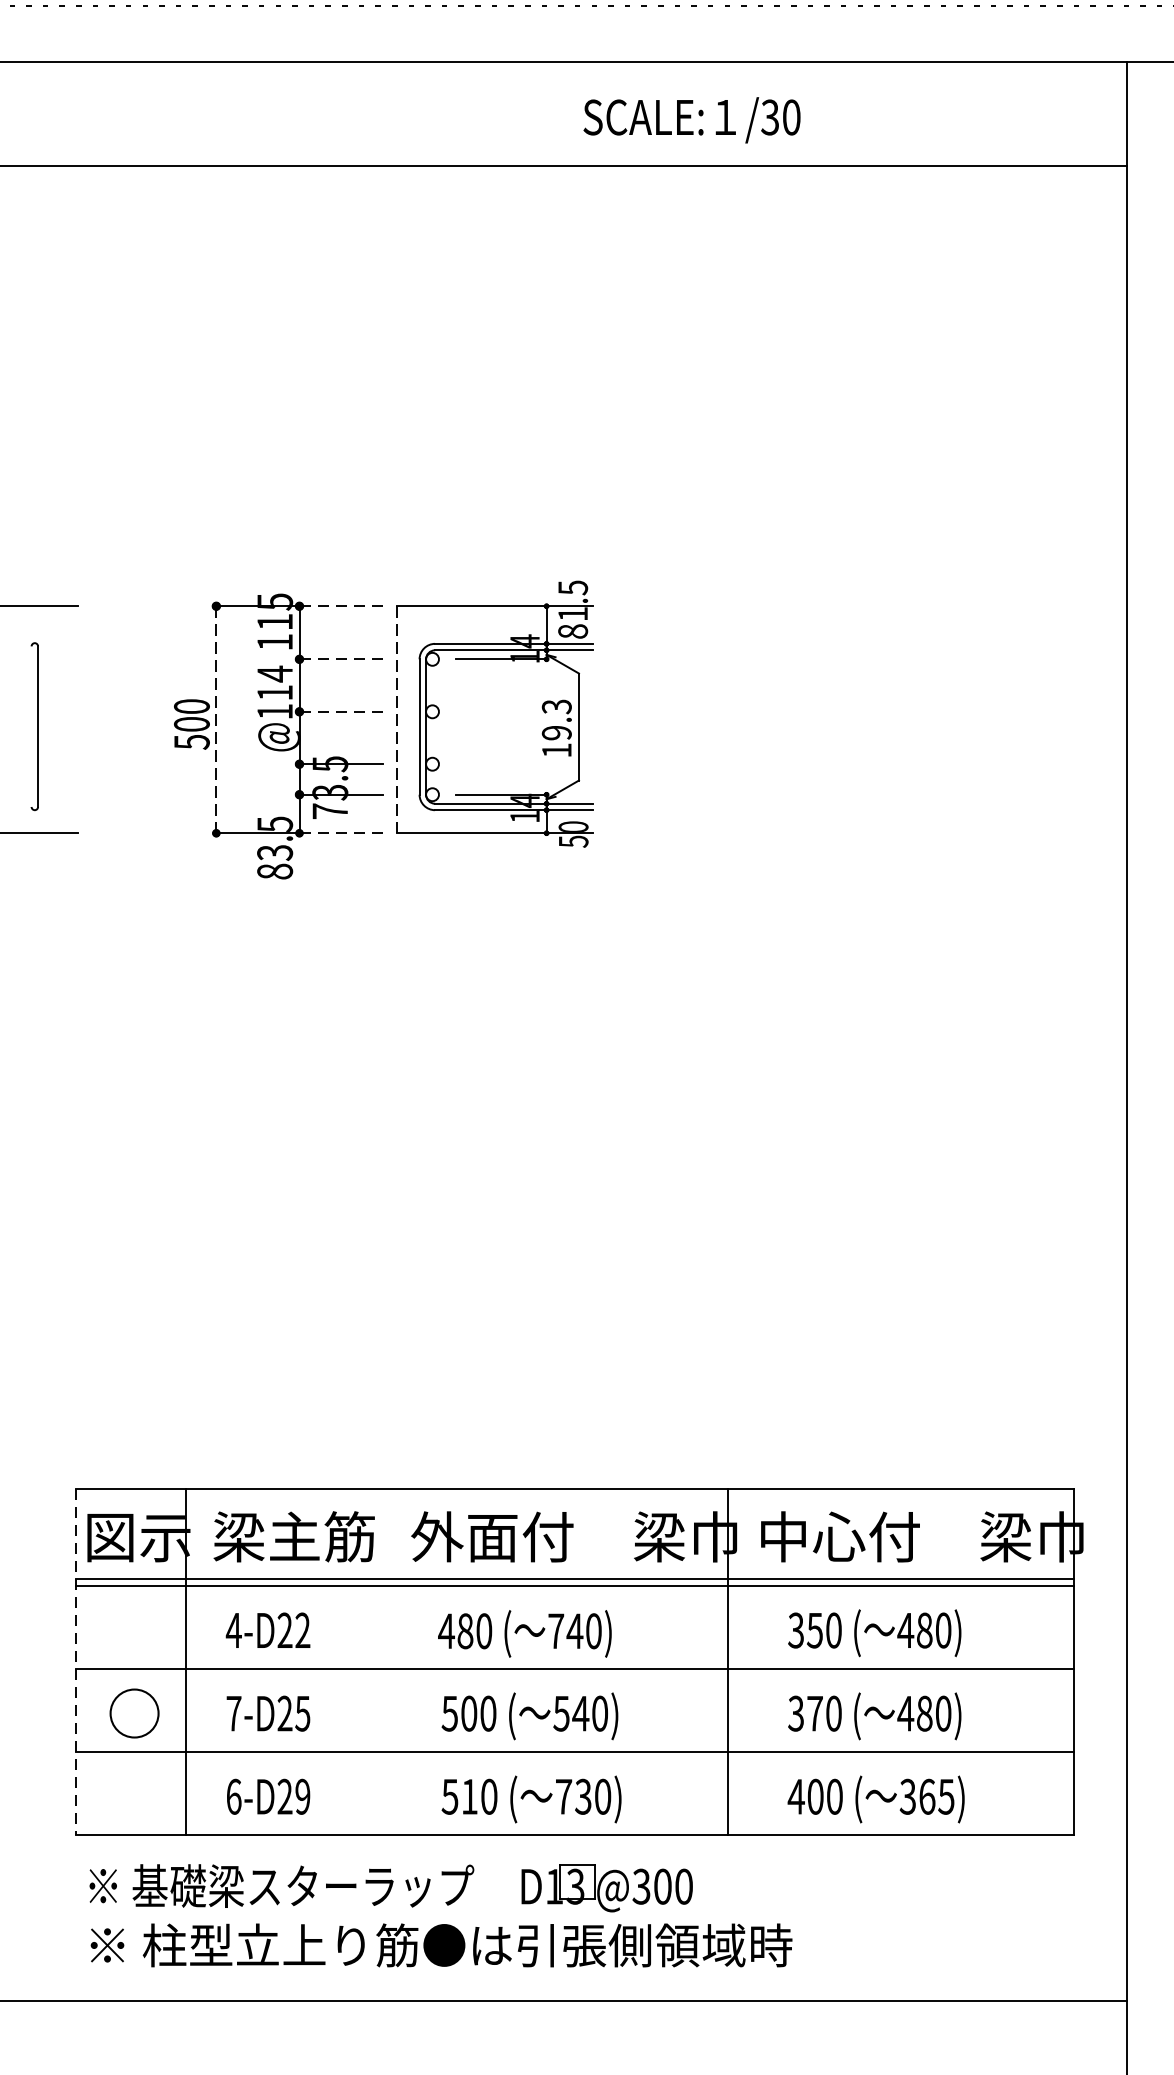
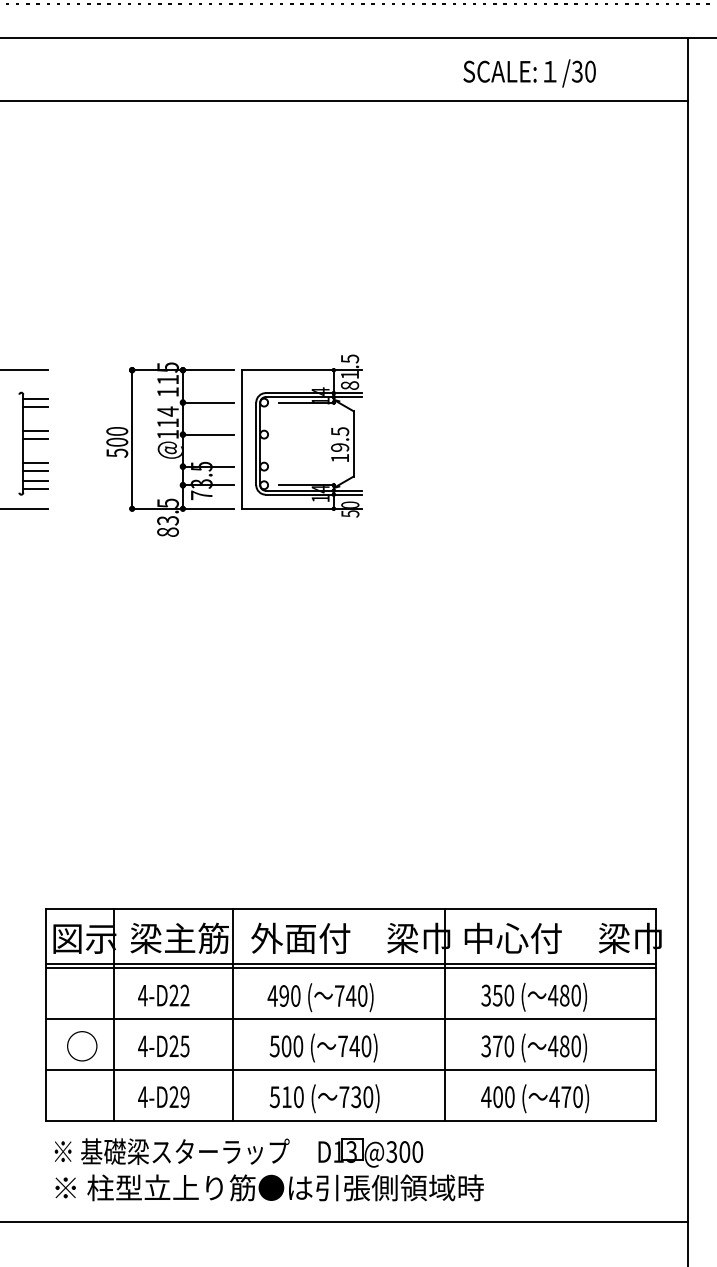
text: (691, 120) -> (529, 73), moved
line: (341, 606) -> (208, 370), dashed -> solid
line: (58, 652) -> (35, 398), added
line: (341, 659) -> (208, 402), dashed -> solid
line: (58, 665) -> (35, 406), added
line: (58, 705) -> (35, 430), added
text: (555, 706) -> (339, 431), 19.3 -> 19.5
line: (341, 711) -> (208, 434), dashed -> solid
line: (58, 718) -> (35, 438), added
line: (216, 719) -> (132, 439), dashed -> solid
line: (397, 719) -> (242, 439), dashed -> solid
line: (58, 757) -> (35, 462), added
line: (58, 770) -> (35, 470), added
line: (58, 788) -> (35, 481), added
line: (58, 801) -> (35, 489), added
line: (341, 832) -> (208, 508), dashed -> solid
text: (465, 1630) -> (284, 995), 480 -> 490
line: (76, 1661) -> (46, 1014), dashed -> solid
line: (382, 1661) -> (233, 1014), added
text: (233, 1712) -> (142, 1045), 7-D25 -> 4-D25
text: (560, 1713) -> (342, 1046), 540) -> 740)
text: (233, 1797) -> (142, 1097), 6-D29 -> 4-D29
text: (926, 1797) -> (565, 1097), 365) -> 470)

